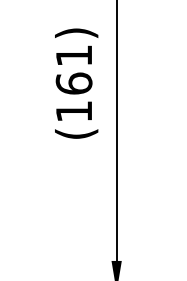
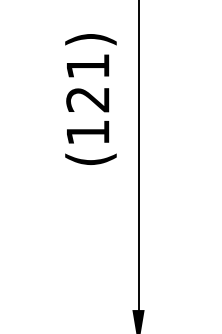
text: (73, 83) -> (87, 99), (161) -> (121)

